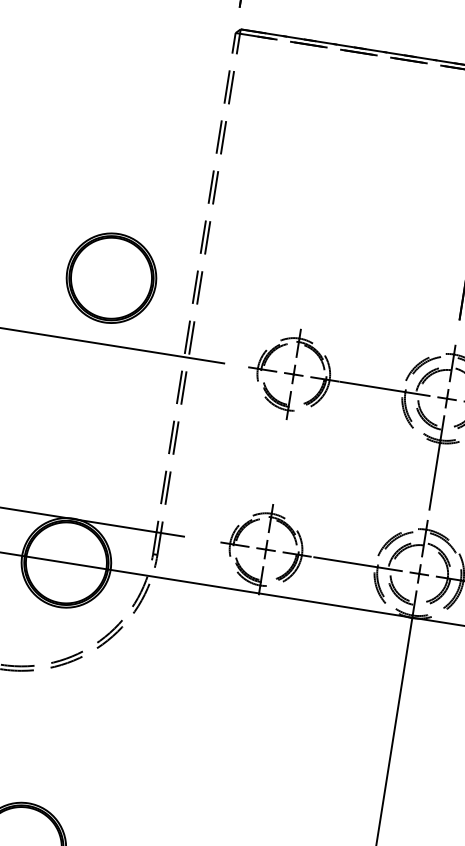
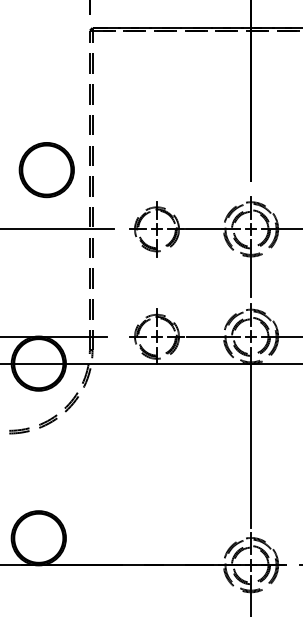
part: (110, 278) -> (46, 170), moved

